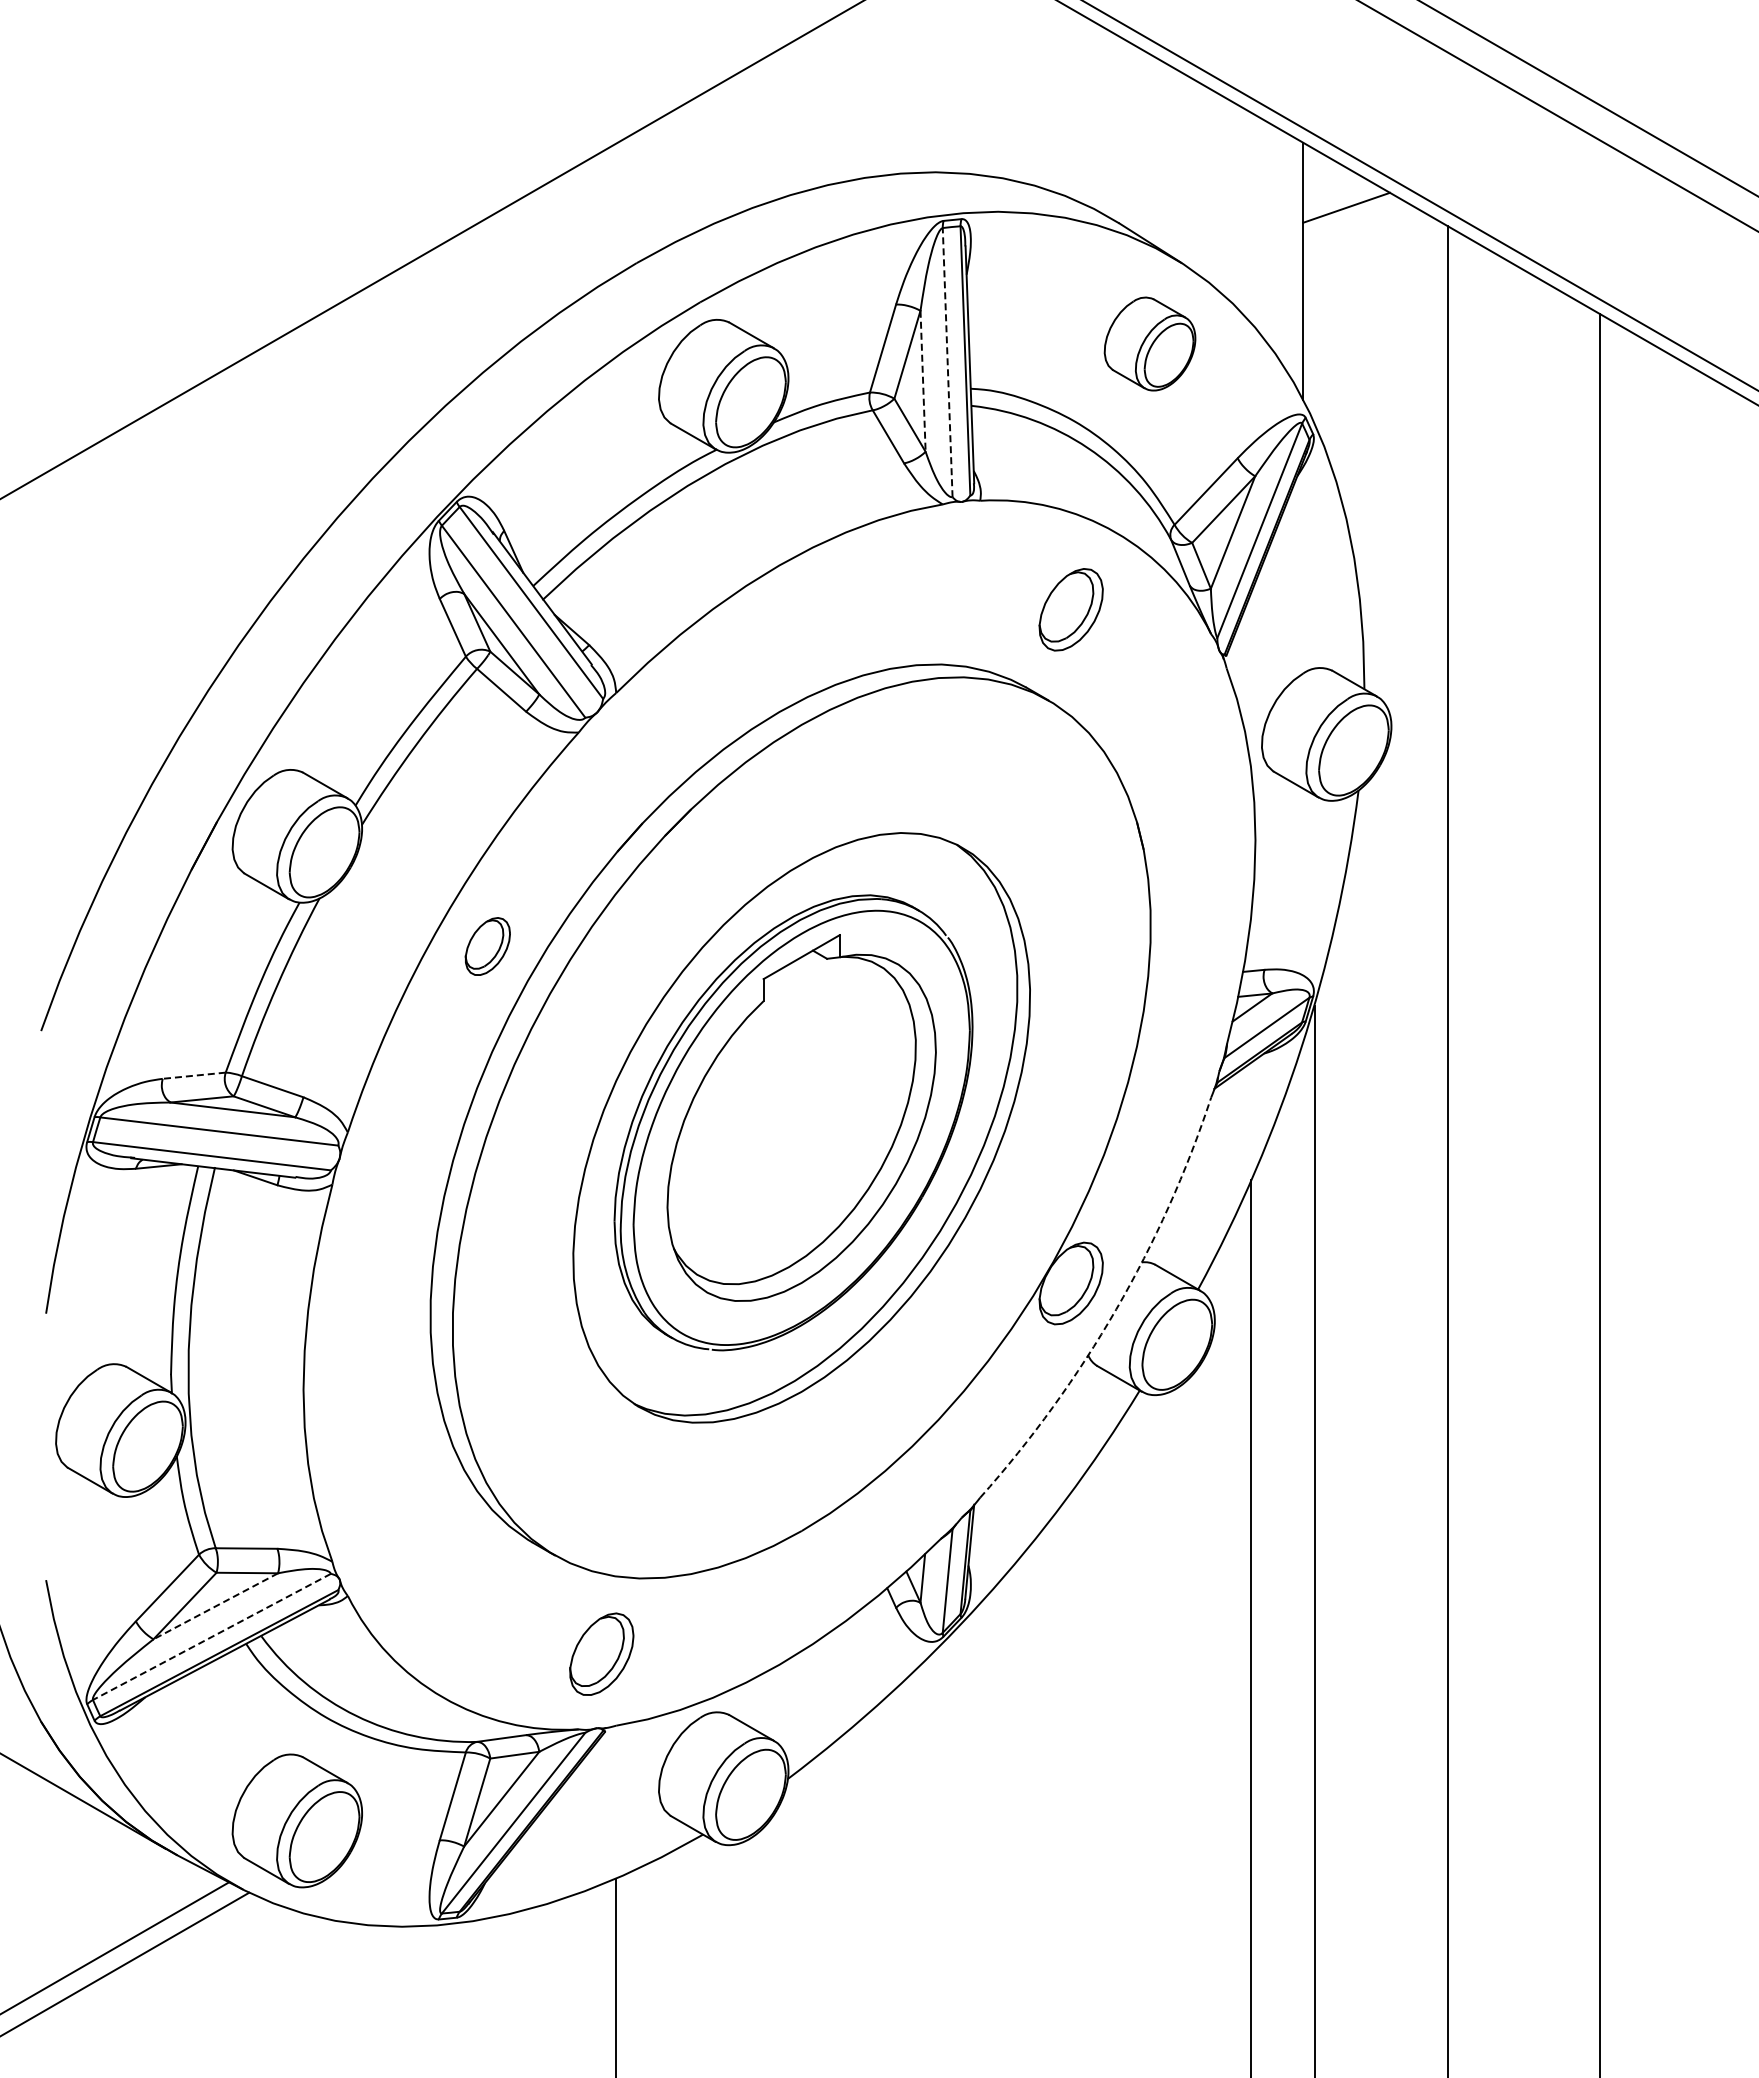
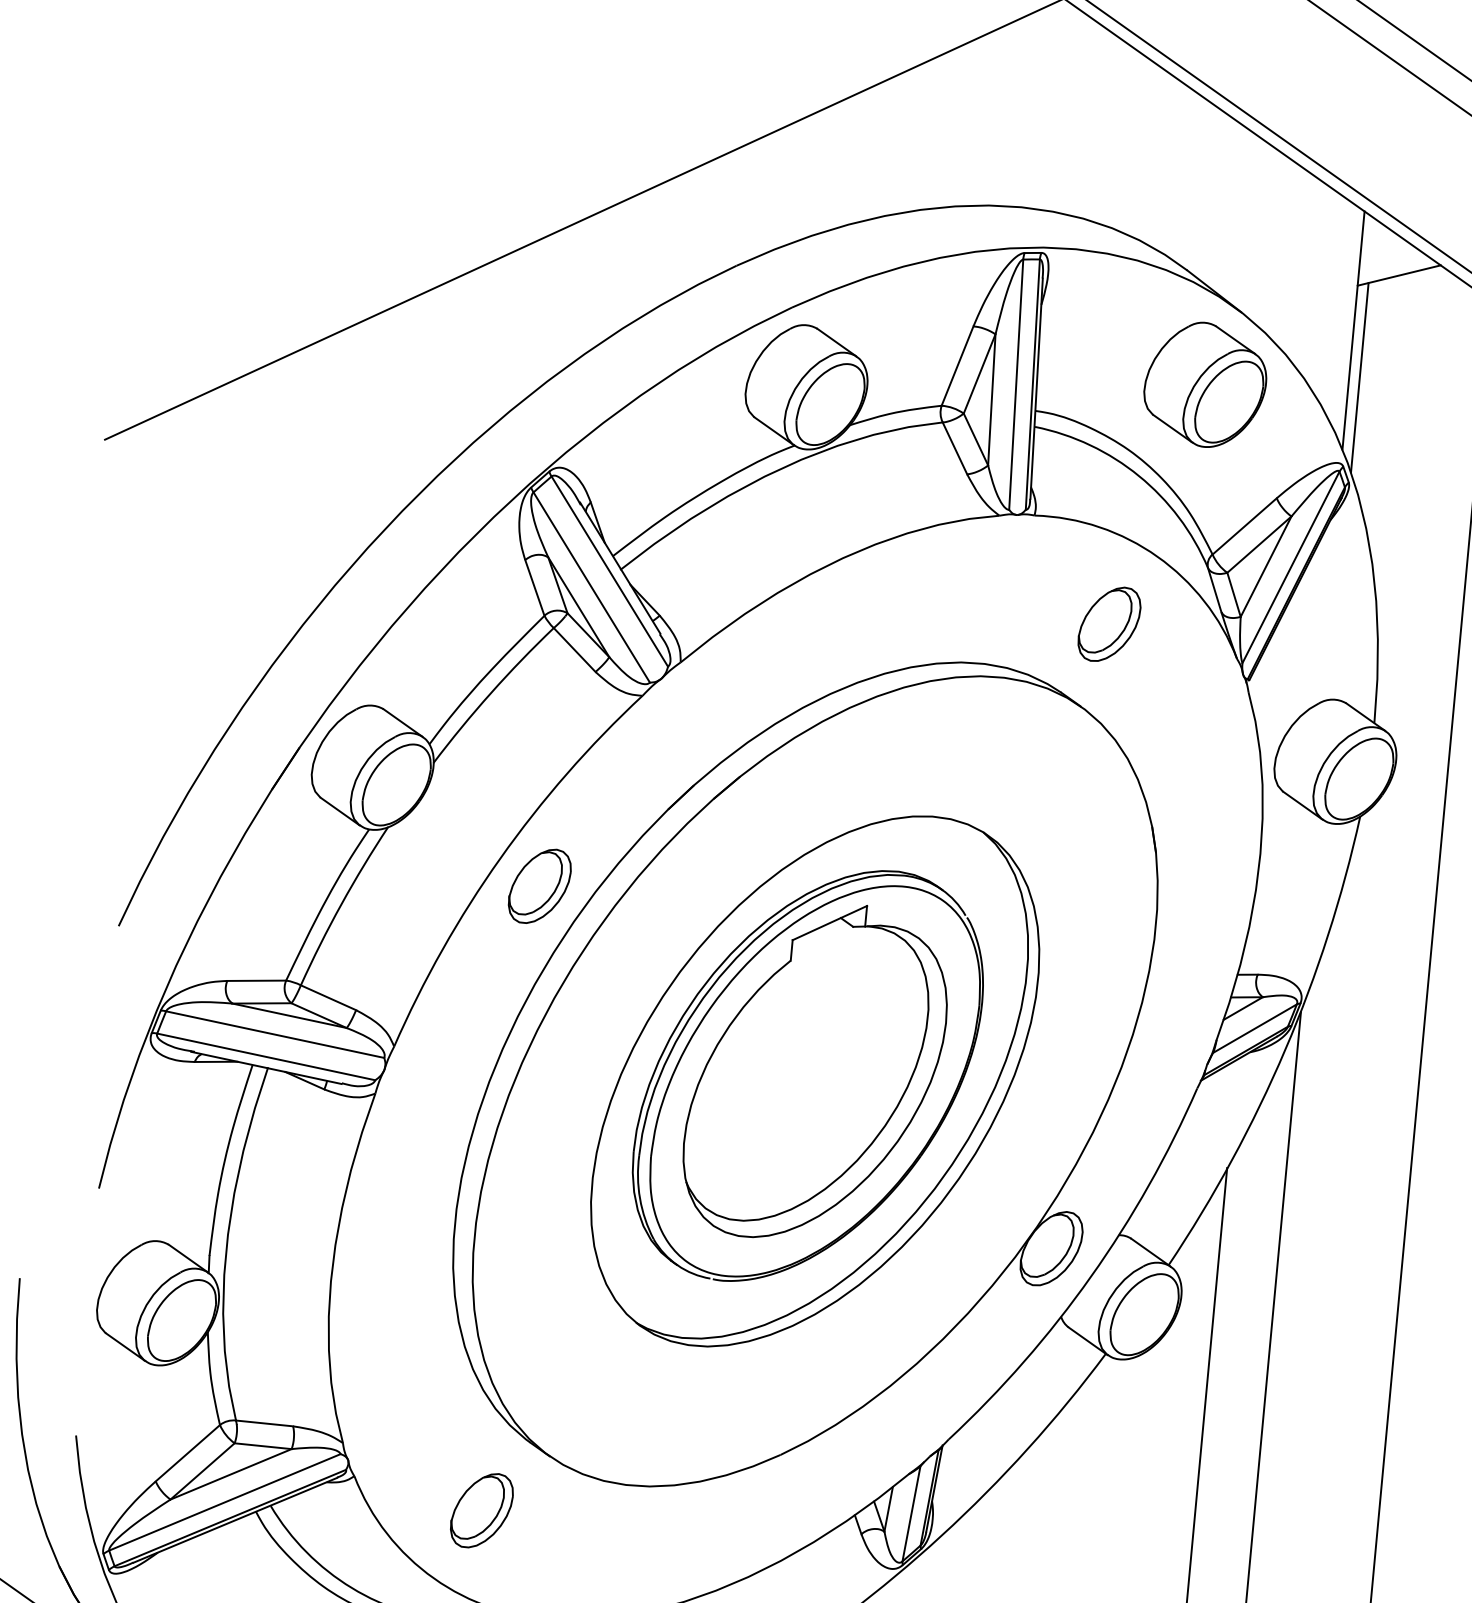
line: (1314, 320) -> (1359, 377), added
part: (1149, 343) -> (1204, 384), size x1.43
line: (947, 362) -> (1016, 384), dashed -> solid
line: (923, 381) -> (992, 400), dashed -> solid
part: (487, 946) -> (539, 886), size x1.43
line: (194, 1075) -> (256, 980), dashed -> solid
arc: (1116, 1309) -> (1091, 1276), dashed -> solid
line: (215, 1606) -> (230, 1474), dashed -> solid
line: (212, 1636) -> (225, 1502), dashed -> solid
part: (601, 1653) -> (481, 1509), moved

